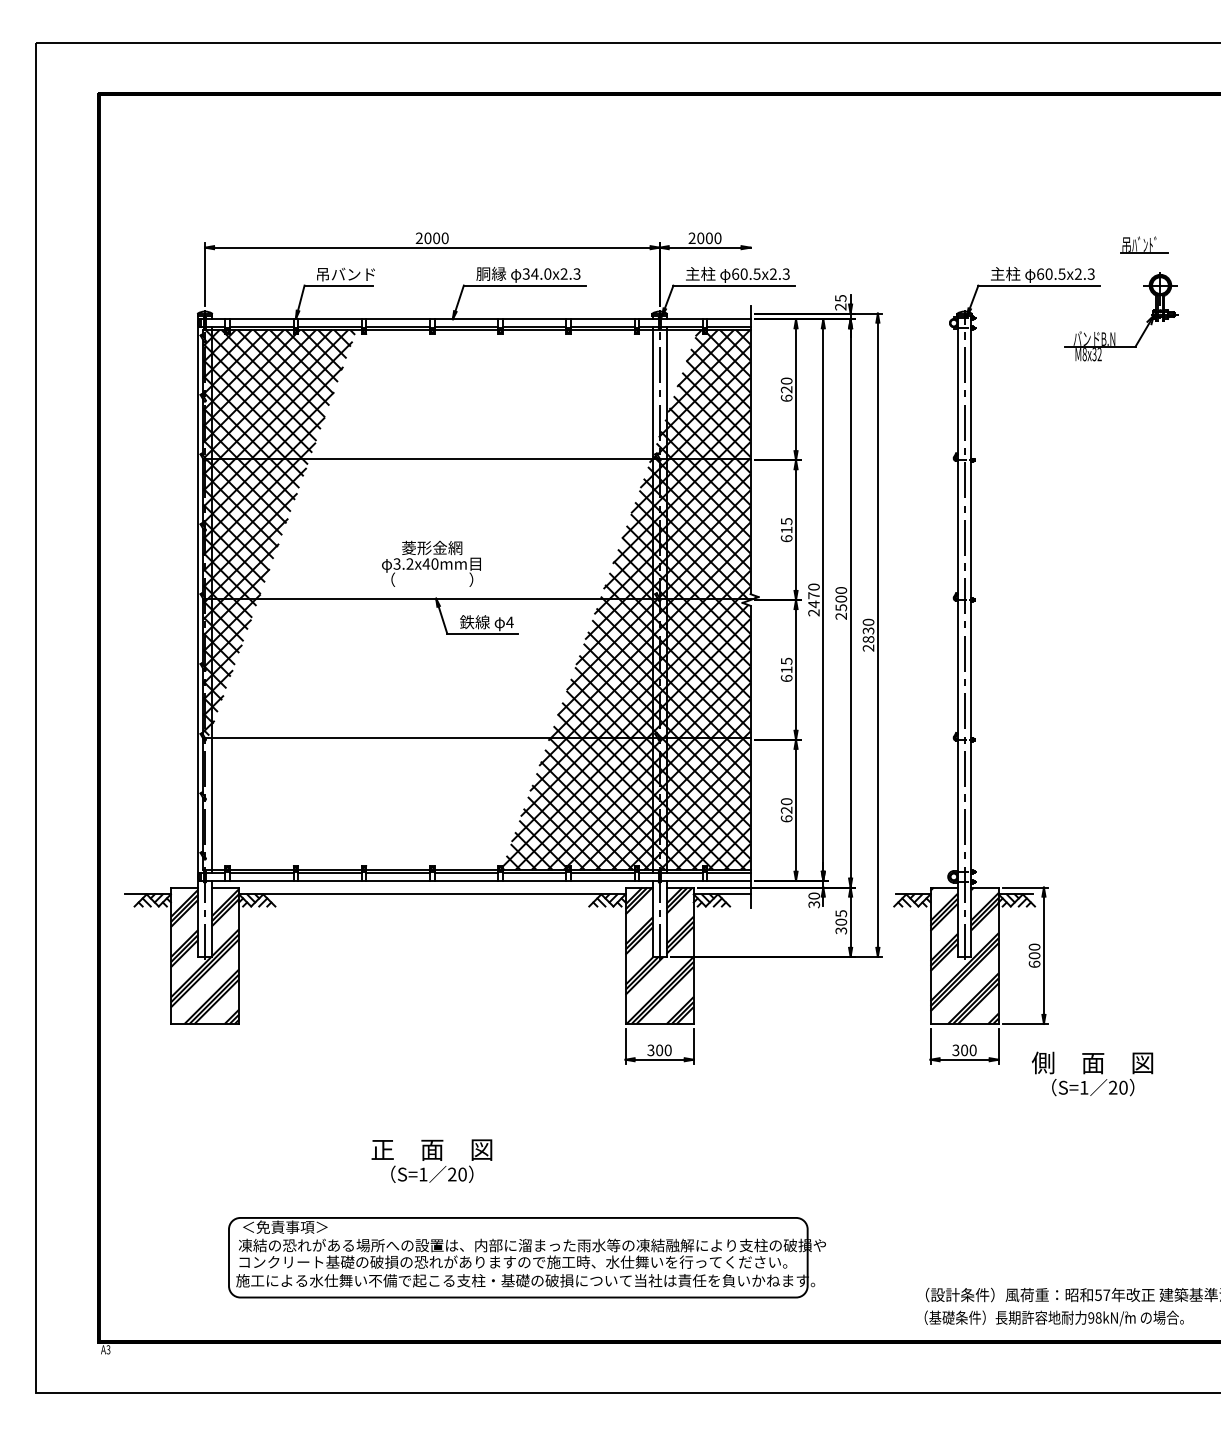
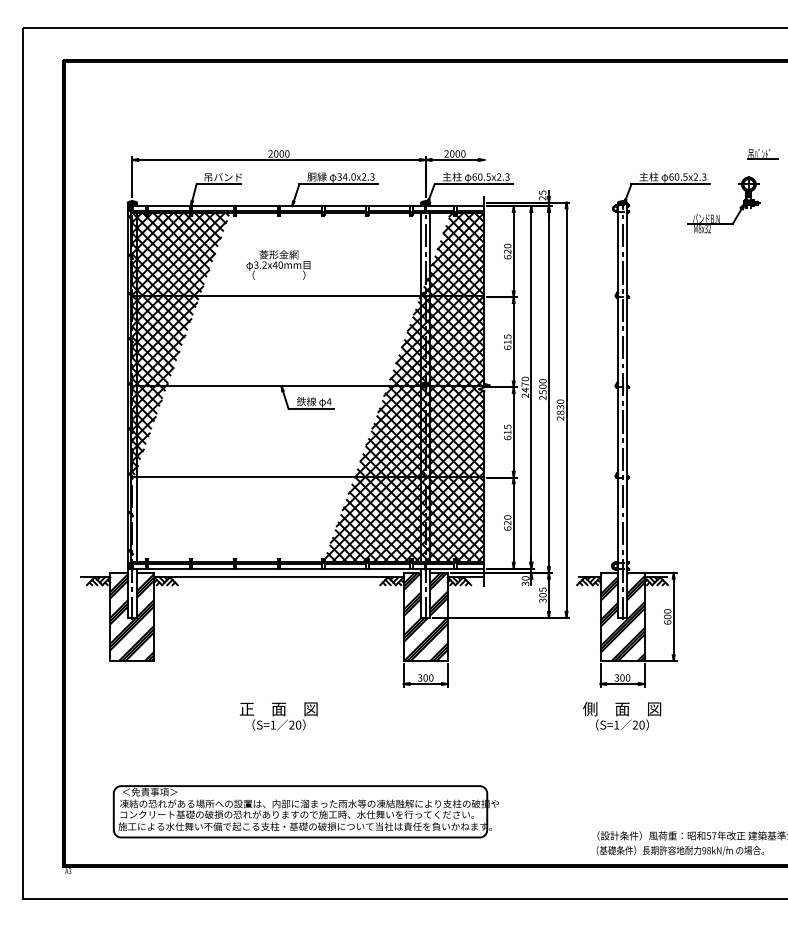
part: (1144, 243) -> (762, 153), moved
text: (431, 563) -> (278, 264), moved
text: (1093, 1074) -> (622, 716), moved
text: (431, 1161) -> (278, 716), moved
part: (526, 1257) -> (305, 811), moved

